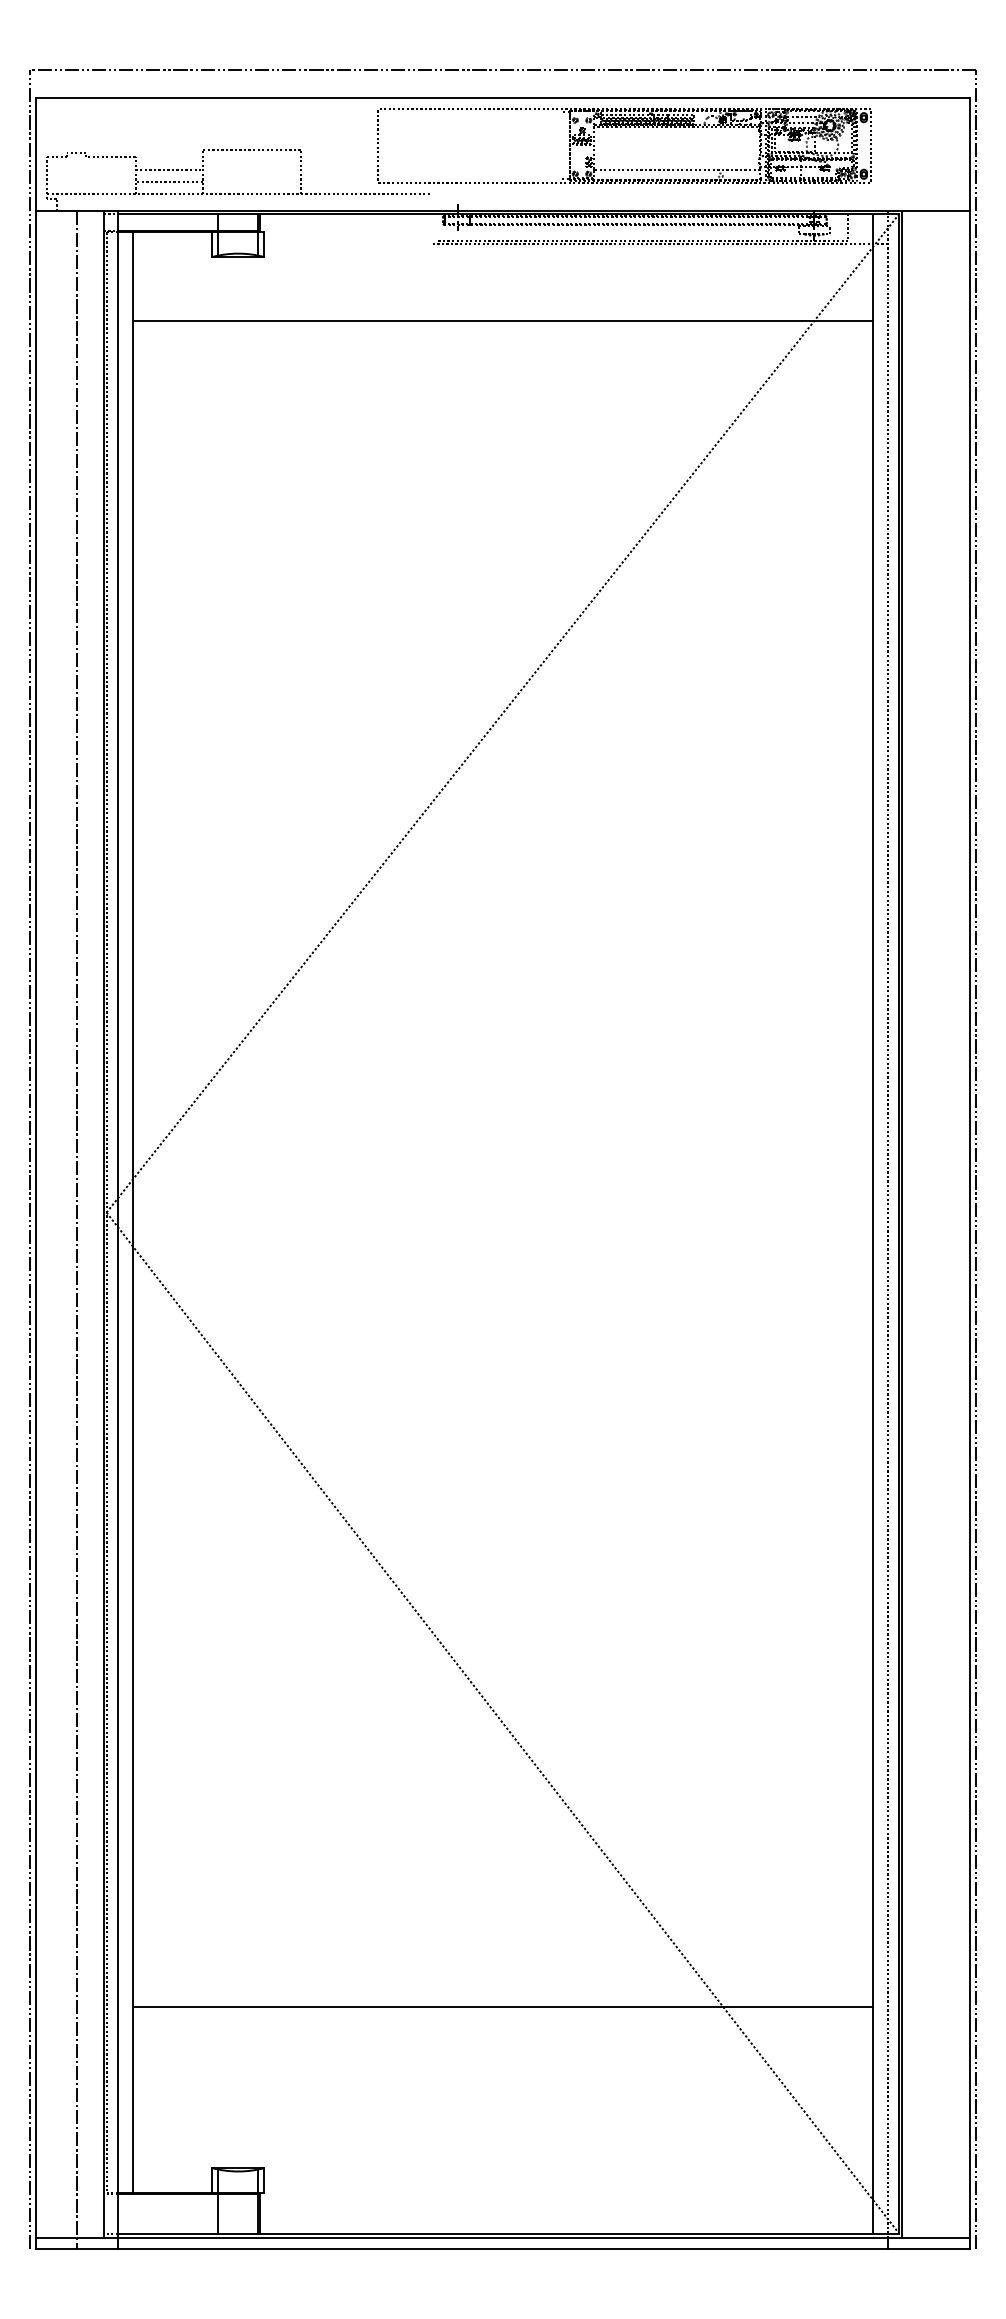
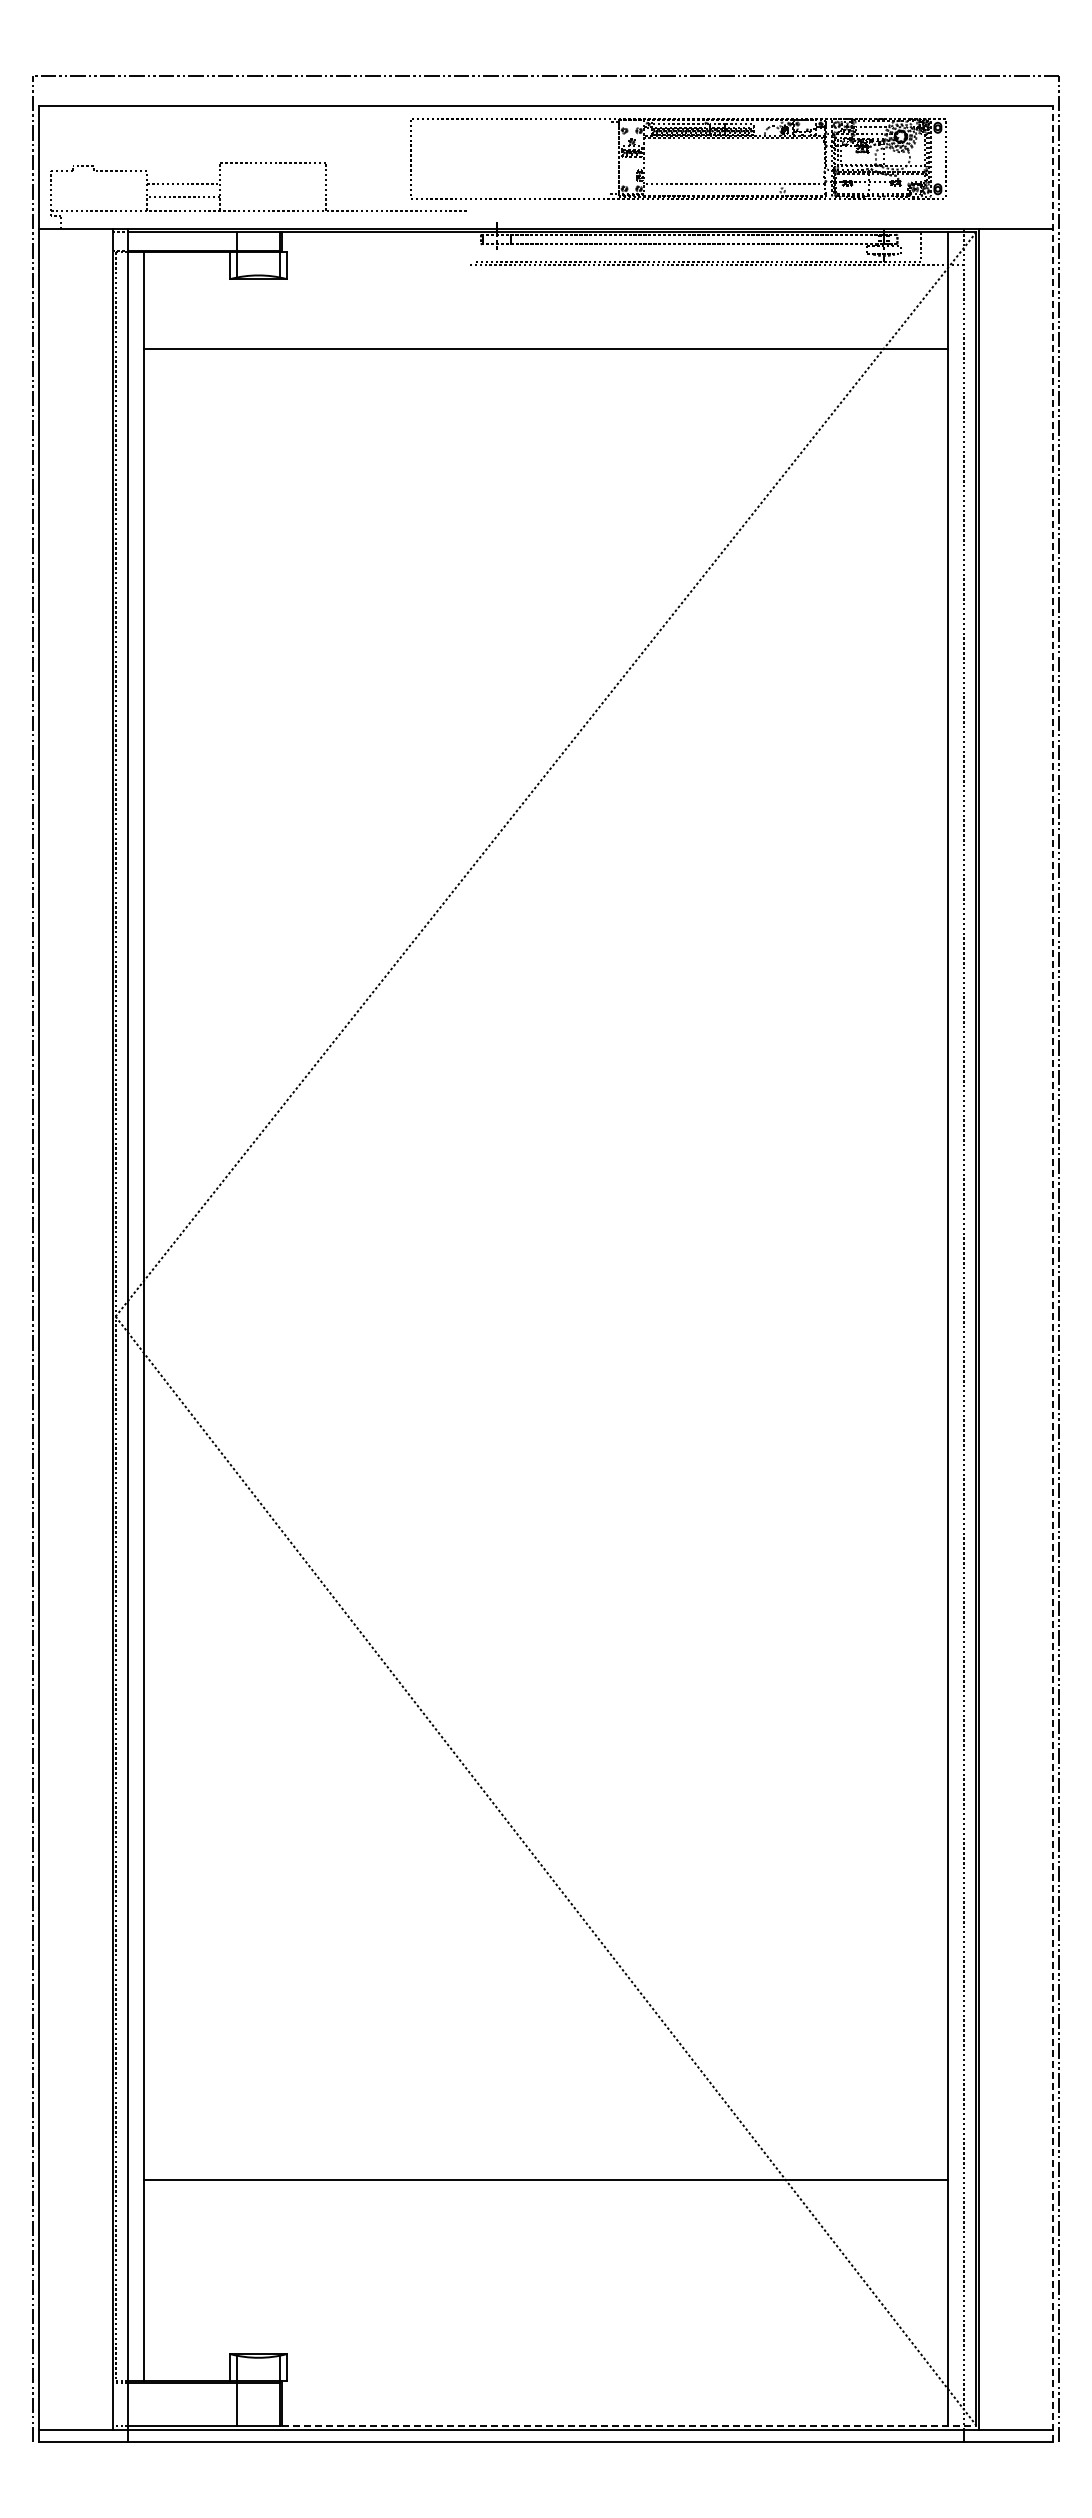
line: (970, 1172) -> (1053, 1273), solid -> dashed
line: (77, 1229) -> (83, 1335), removed
line: (579, 2233) -> (629, 2425), solid -> dashed

